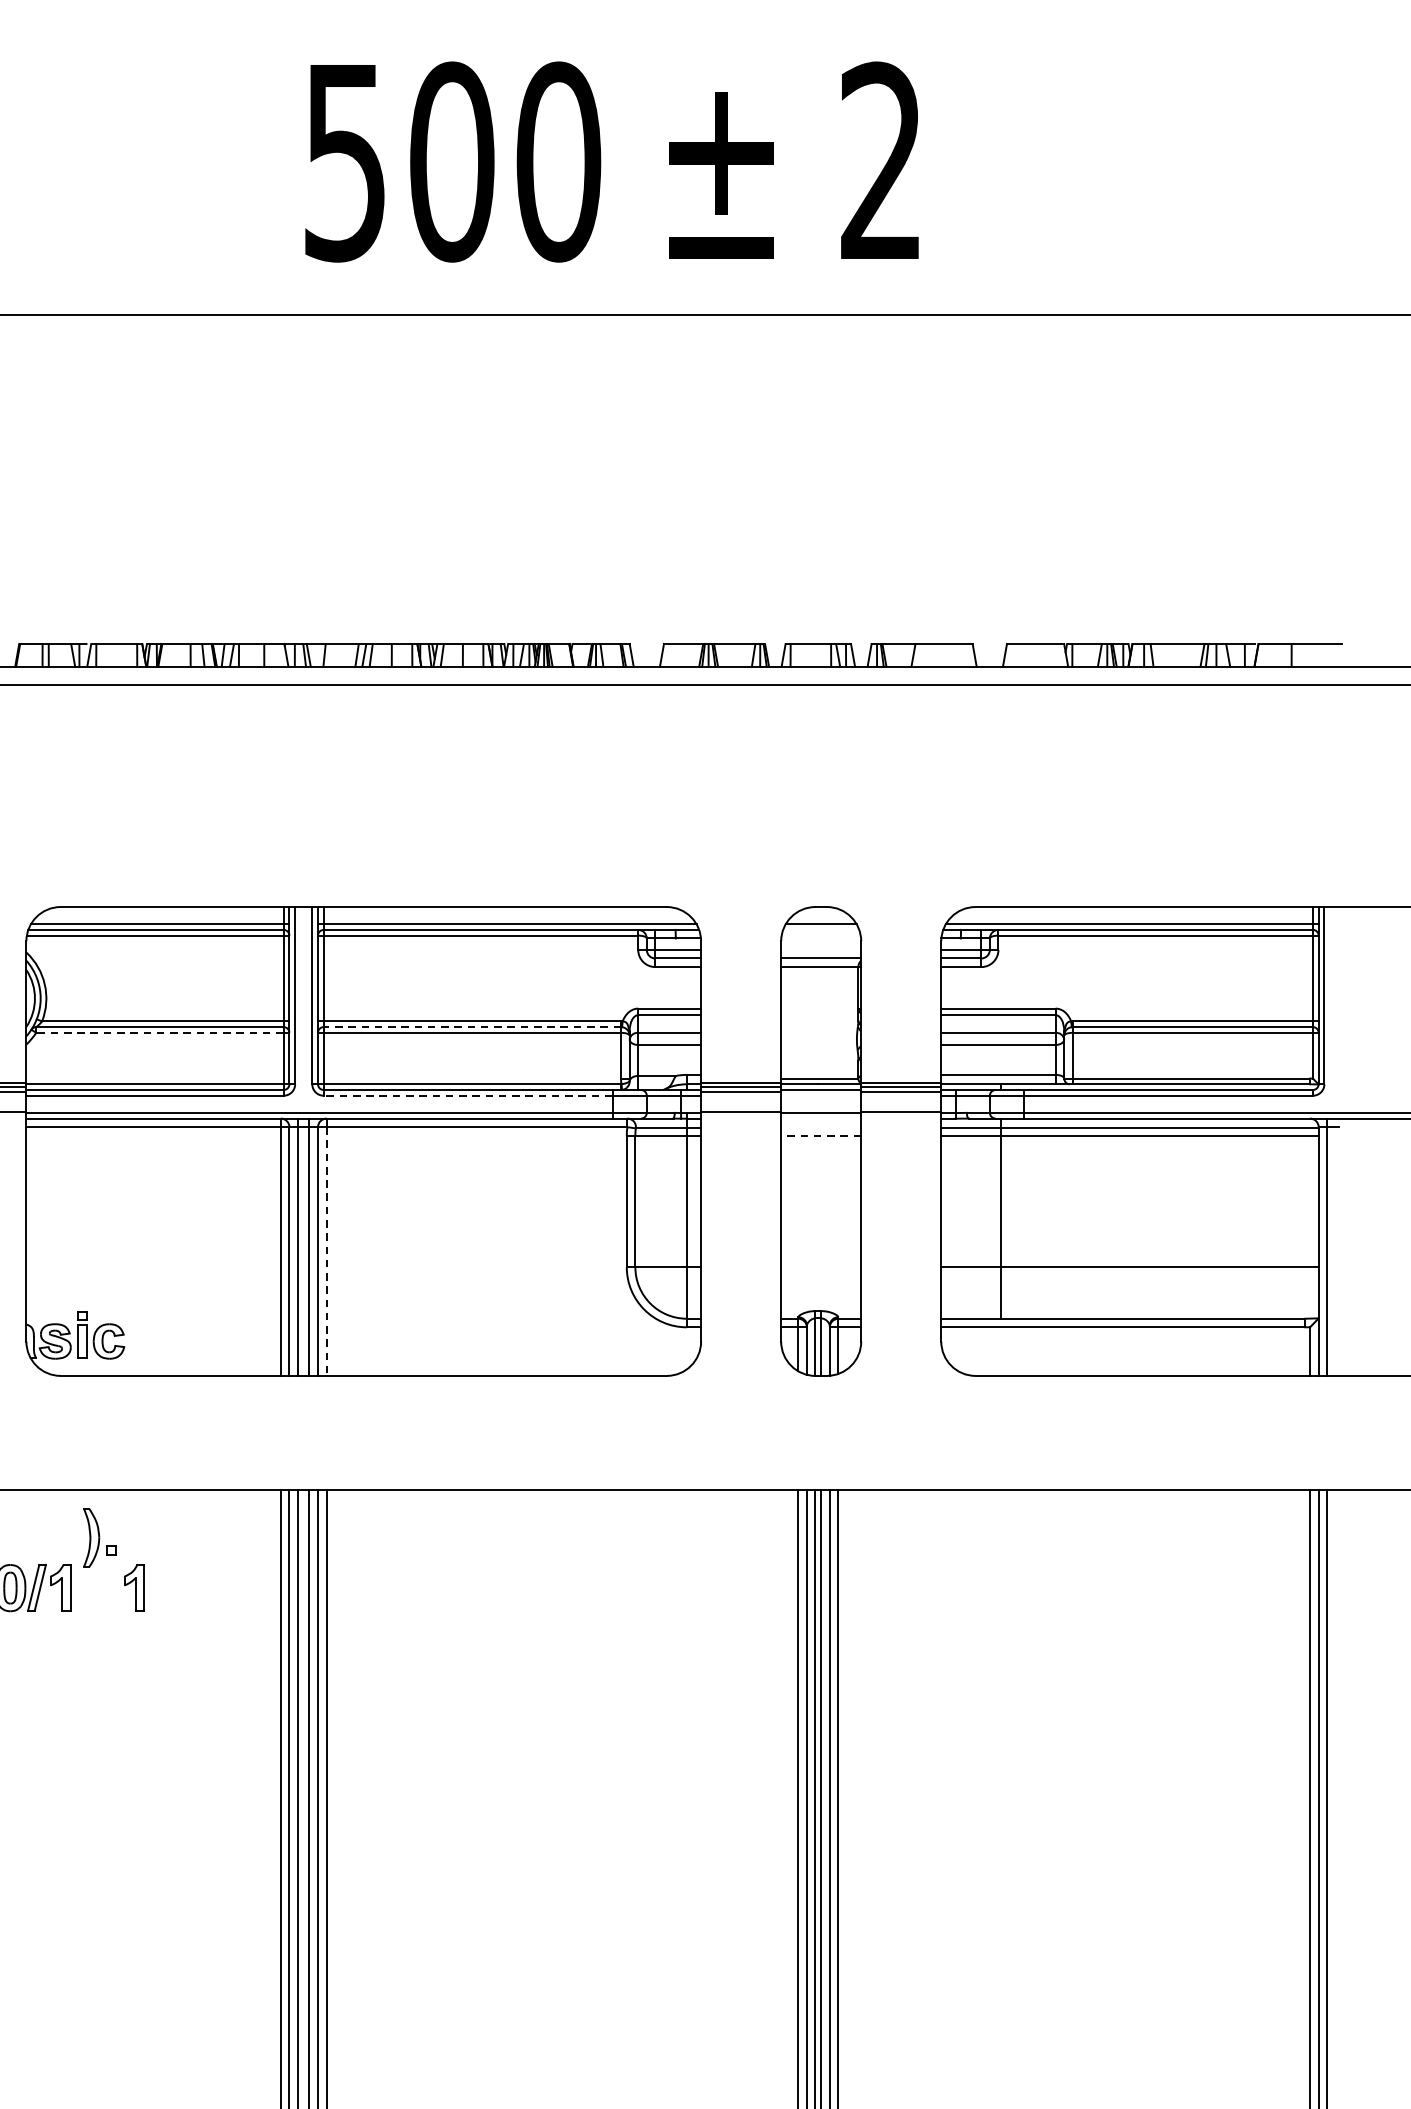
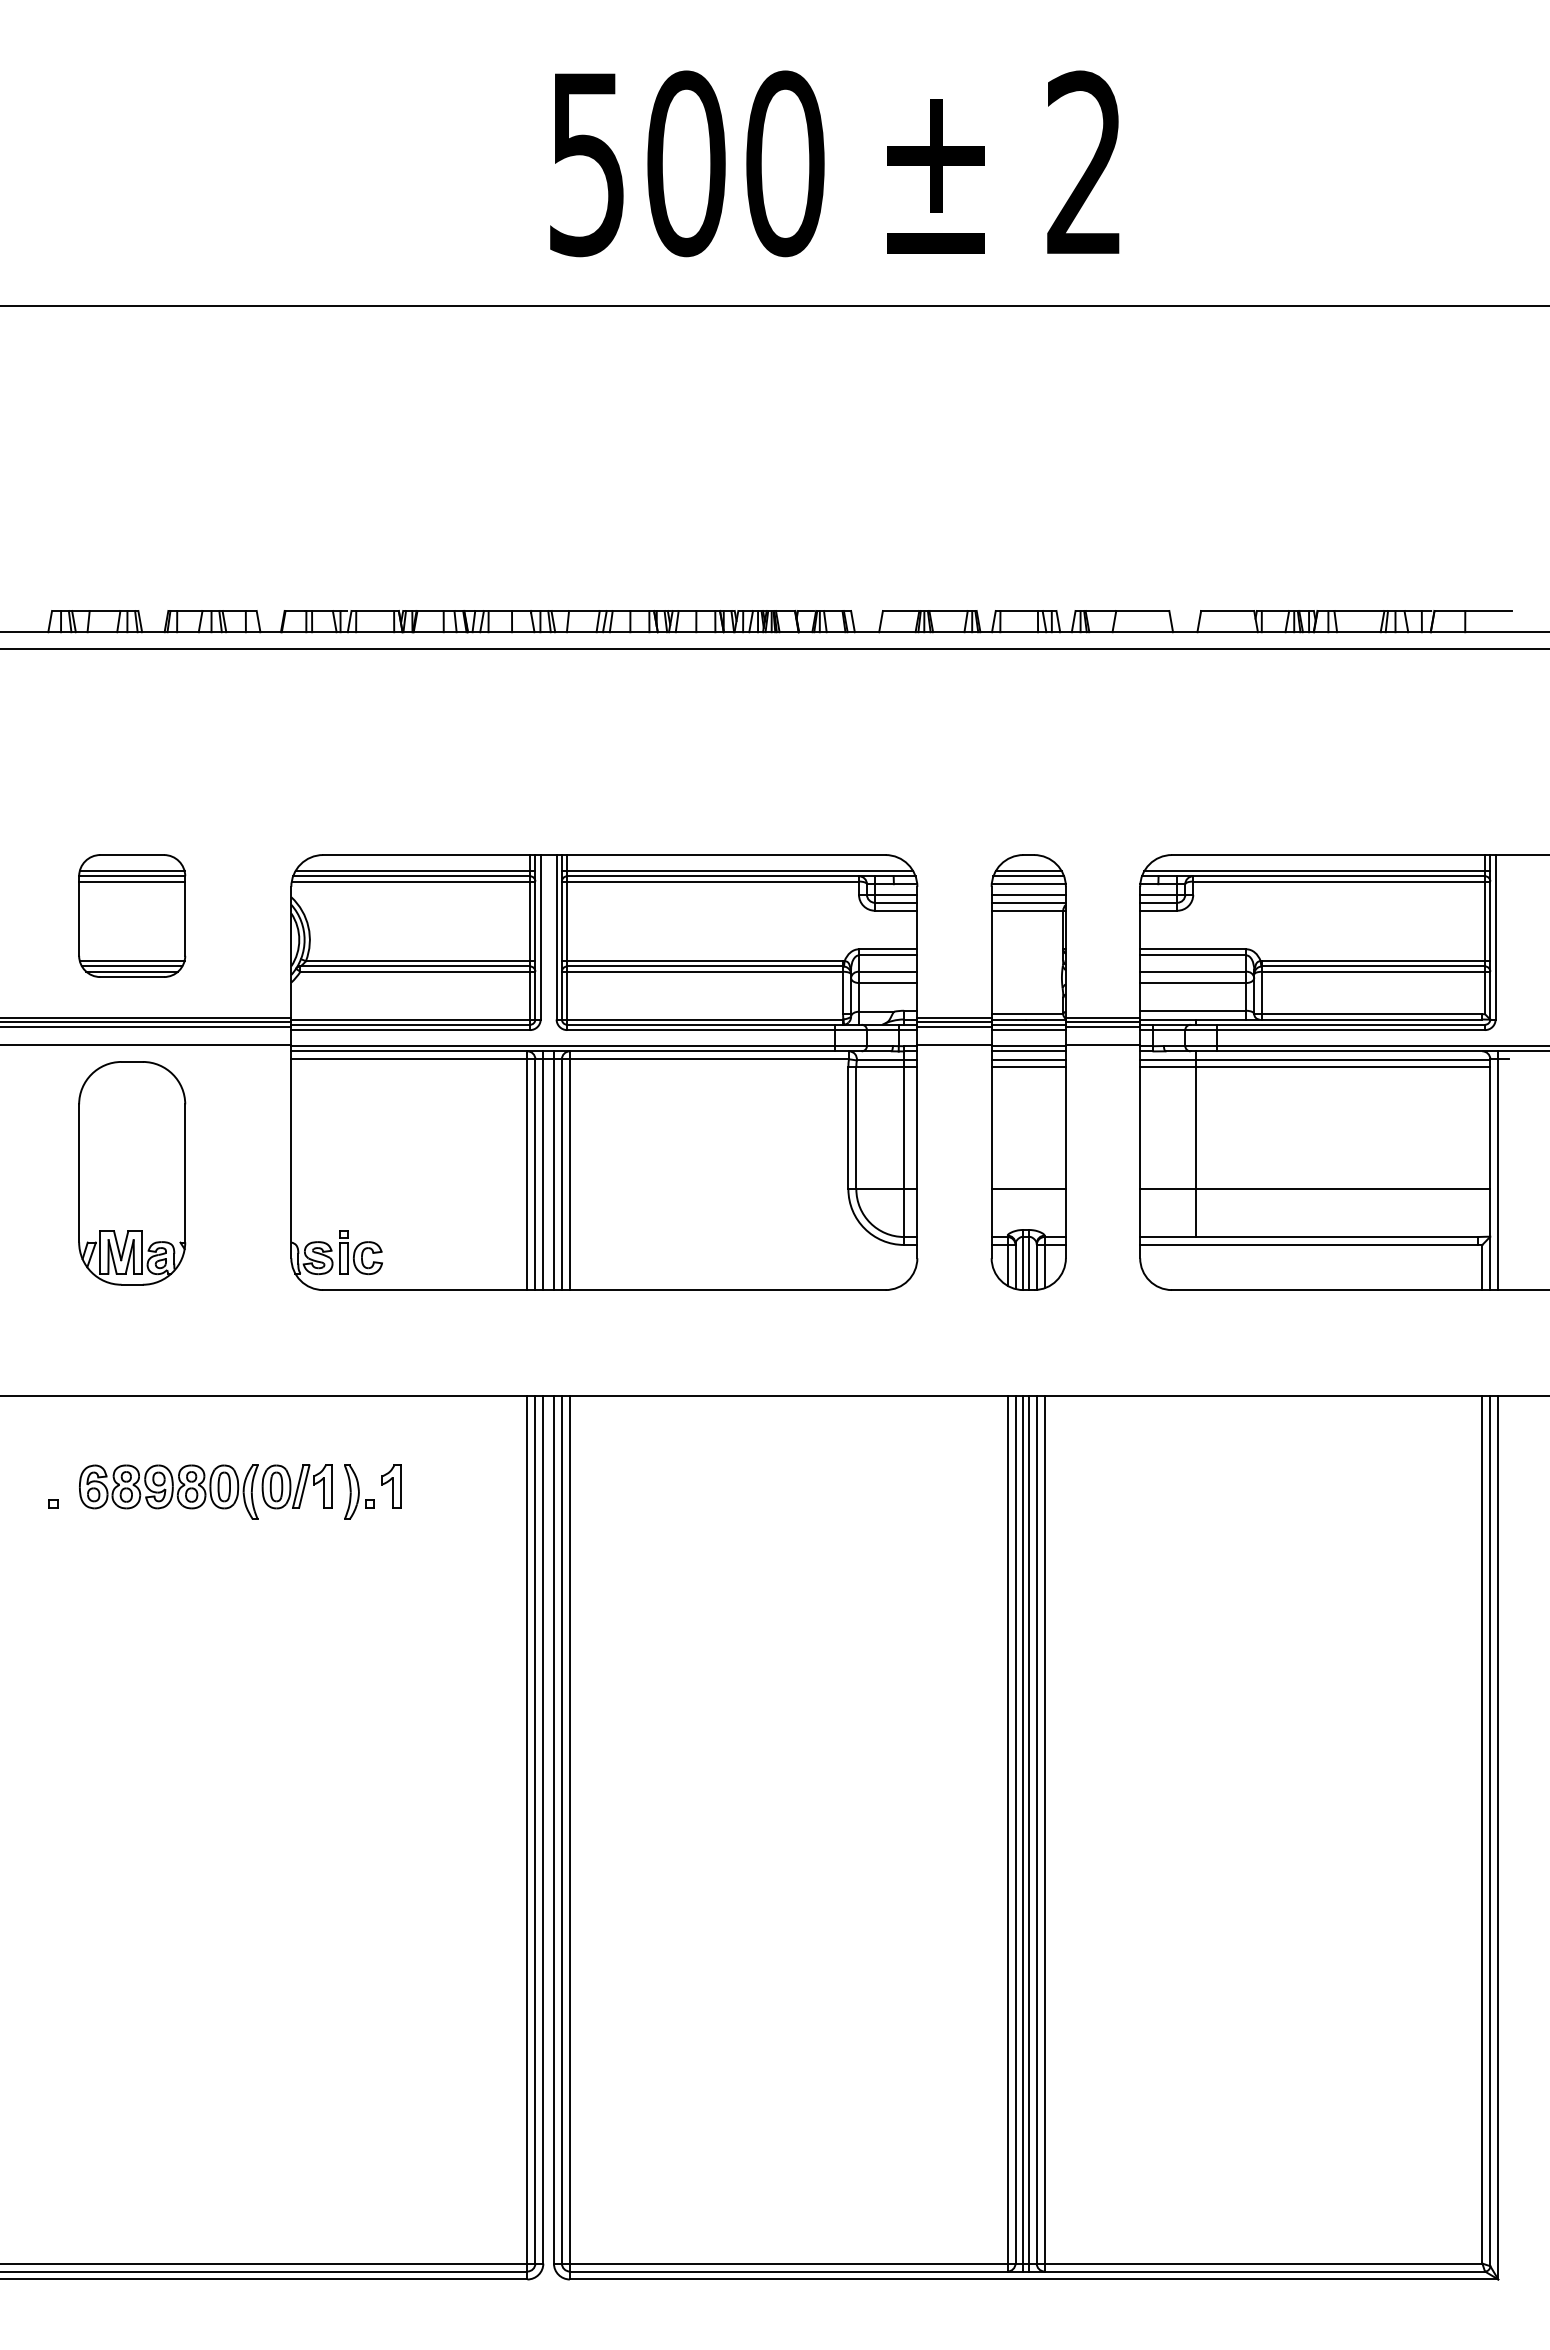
line: (820, 930) -> (1028, 876), added
line: (820, 938) -> (1028, 884), added
line: (820, 949) -> (1028, 894), added
line: (472, 1027) -> (705, 966), dashed -> solid
line: (160, 1032) -> (415, 971), dashed -> solid
line: (468, 1096) -> (701, 1030), dashed -> solid
line: (820, 1096) -> (1028, 1030), added
line: (820, 1118) -> (1028, 1051), added
line: (820, 1128) -> (1028, 1060), added
line: (820, 1136) -> (1028, 1067), dashed -> solid
line: (326, 1252) -> (569, 1175), dashed -> solid
line: (820, 1267) -> (1028, 1189), added
part: (99, 1536) -> (359, 1491), moved

